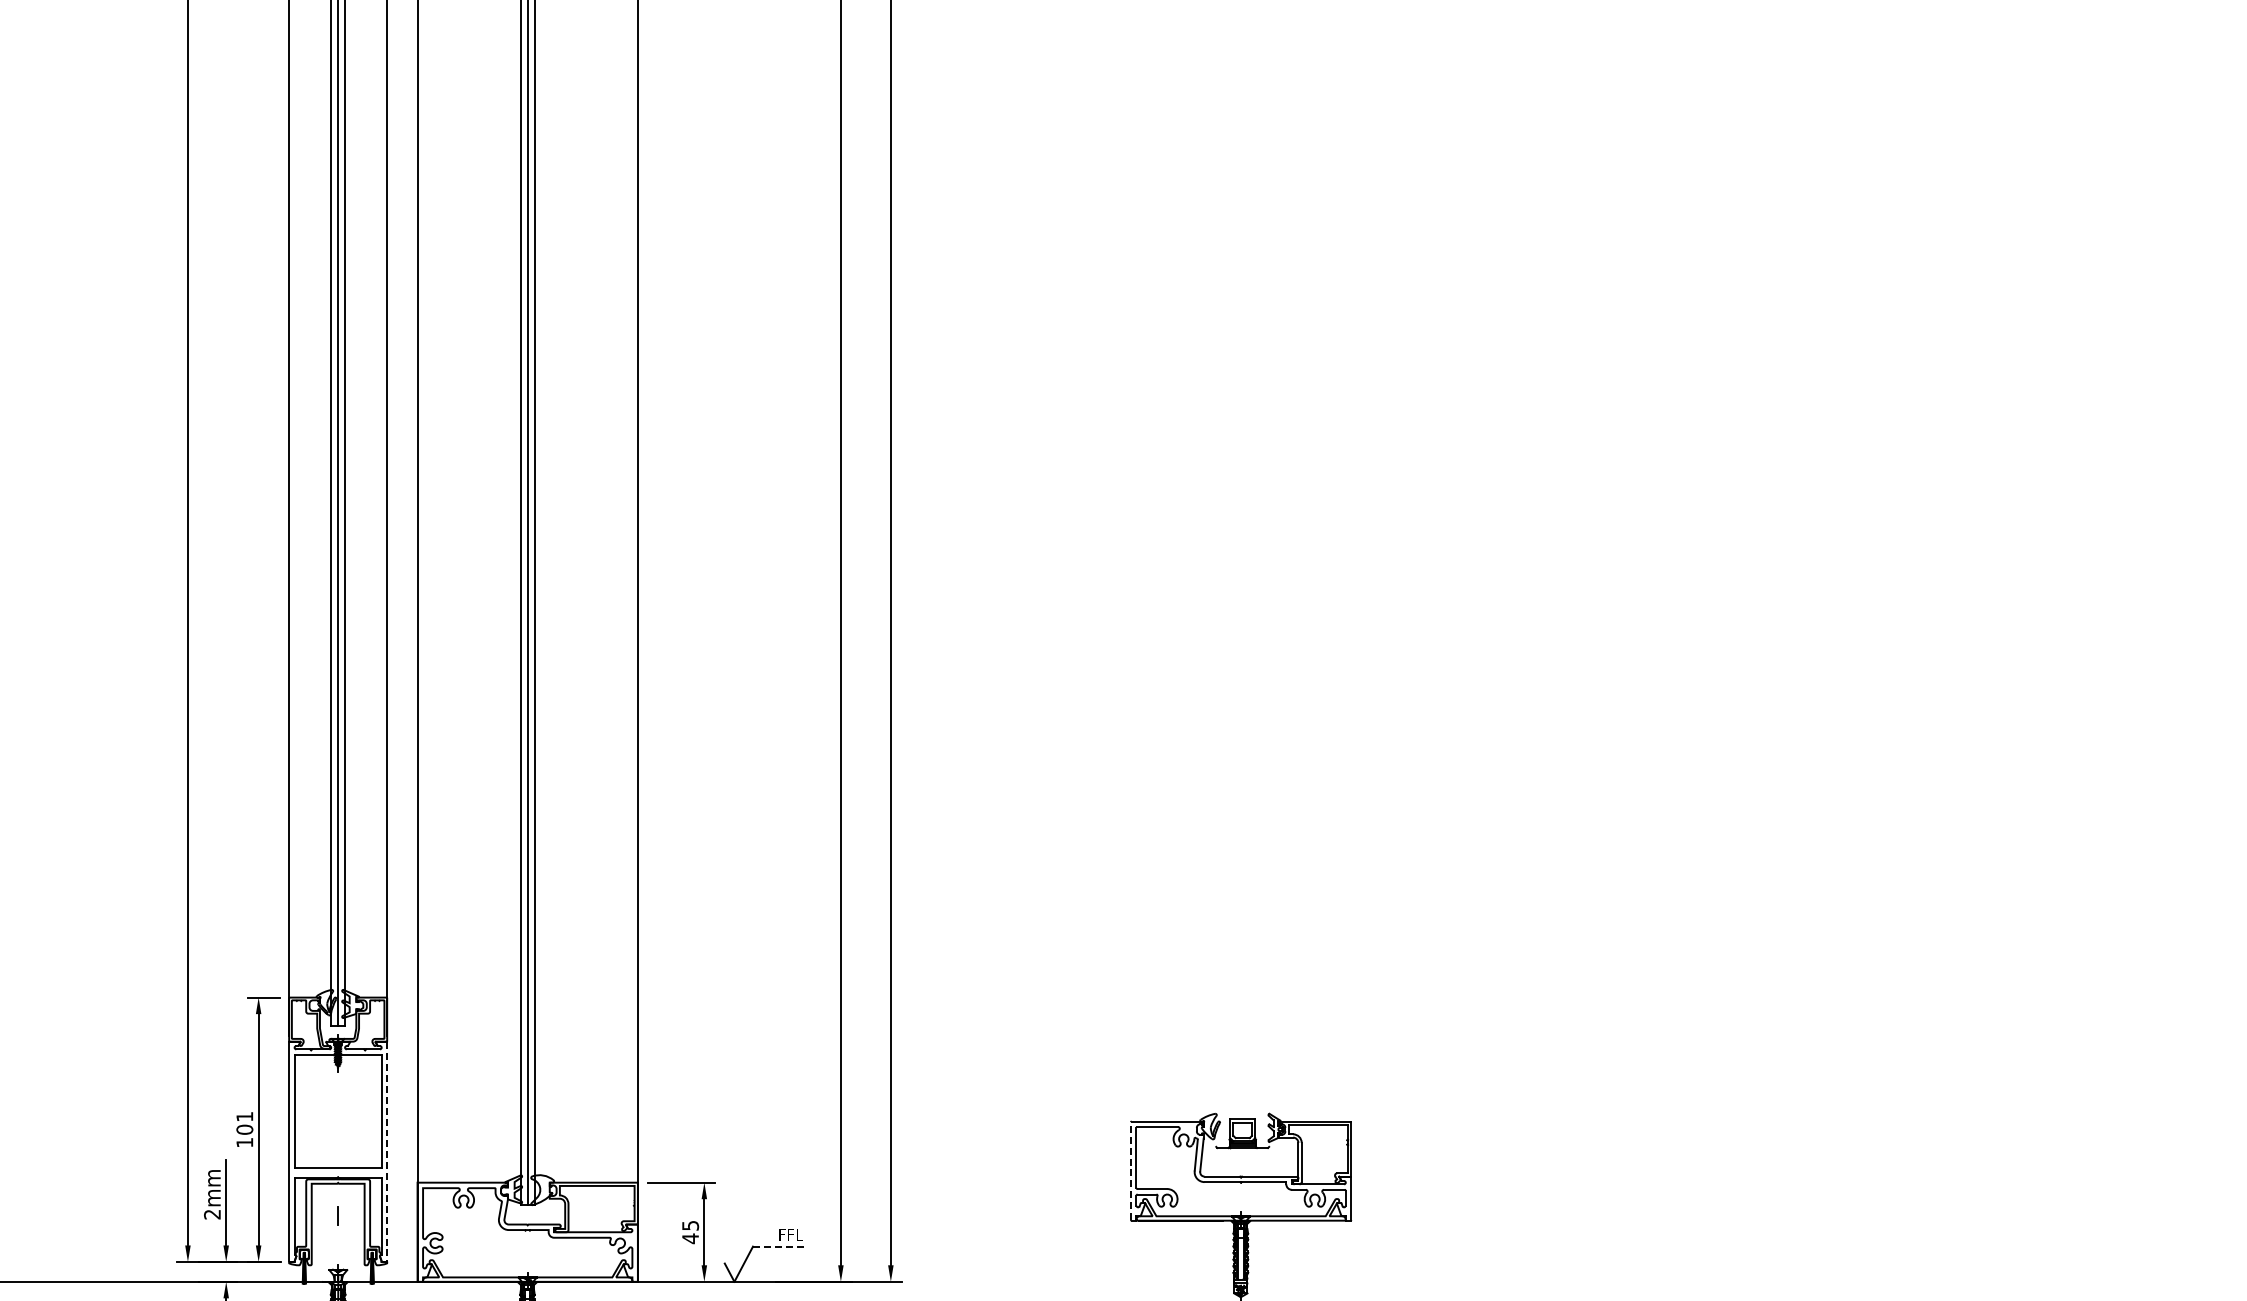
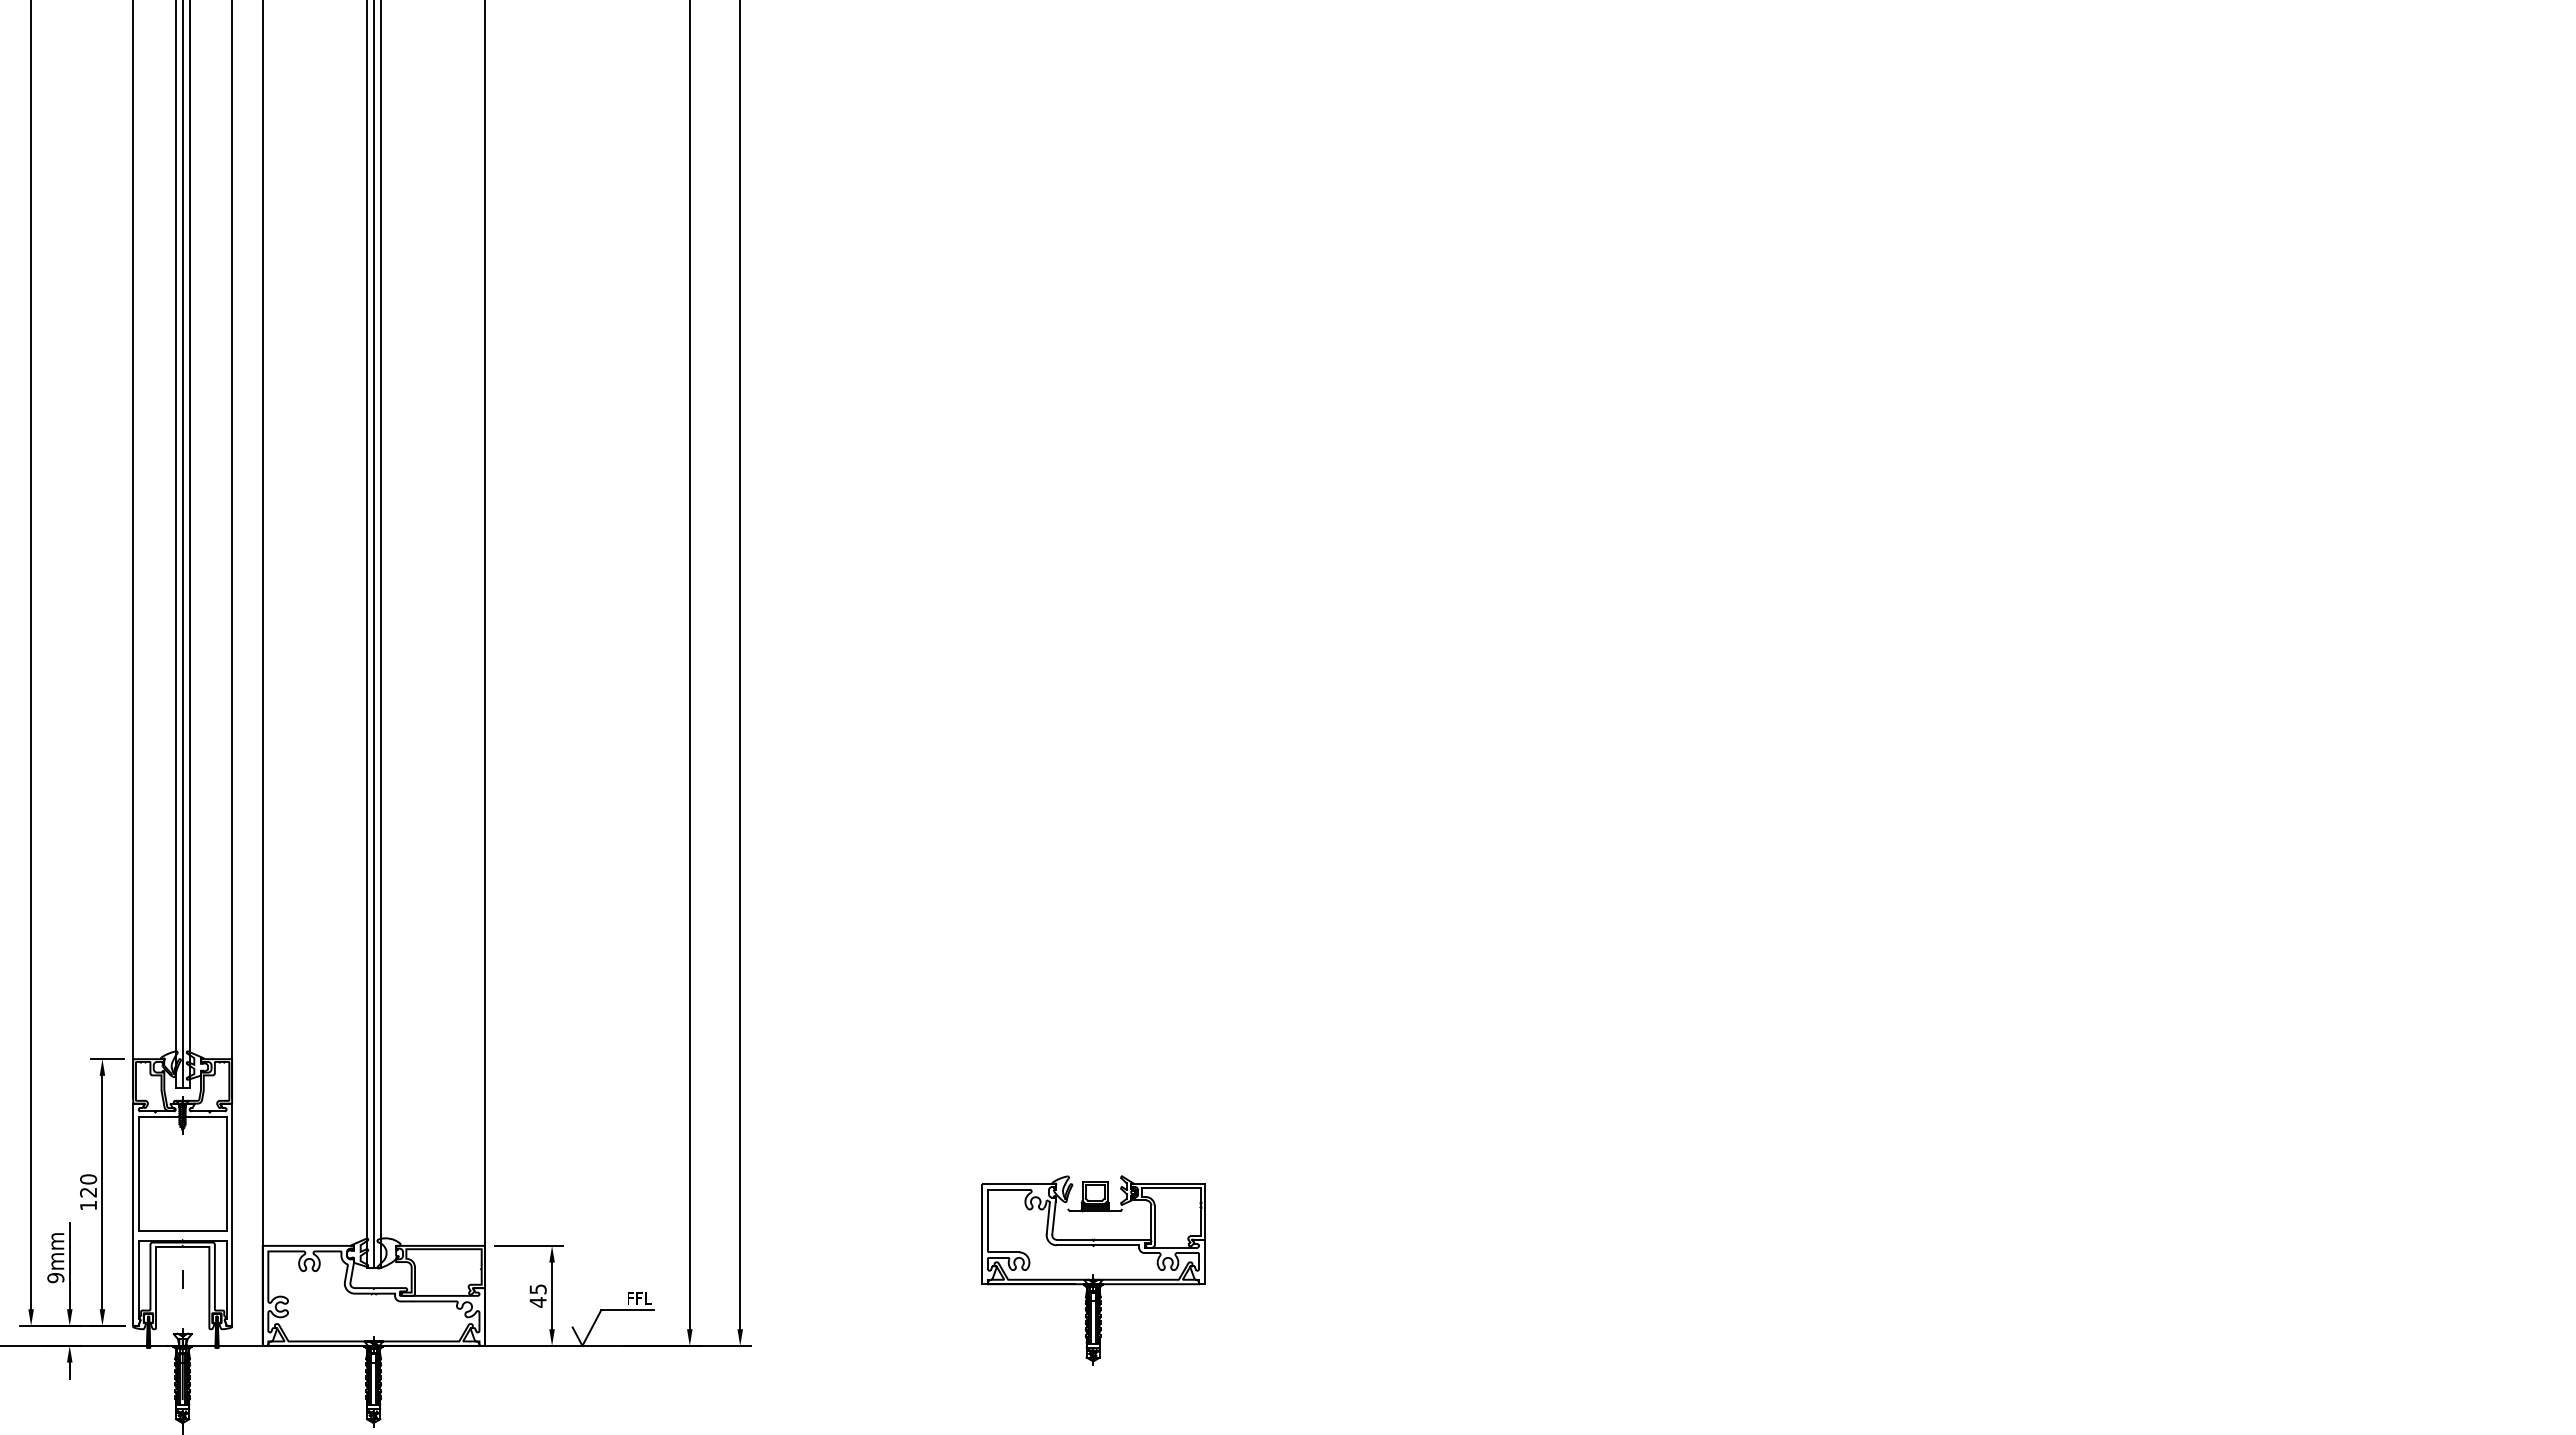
text: (244, 1122) -> (88, 1185), 101 -> 120
line: (387, 1152) -> (232, 1215), dashed -> solid
line: (1131, 1170) -> (982, 1233), dashed -> solid
text: (212, 1215) -> (55, 1278), 2mm -> 9mm
line: (779, 1246) -> (627, 1310), dashed -> solid

